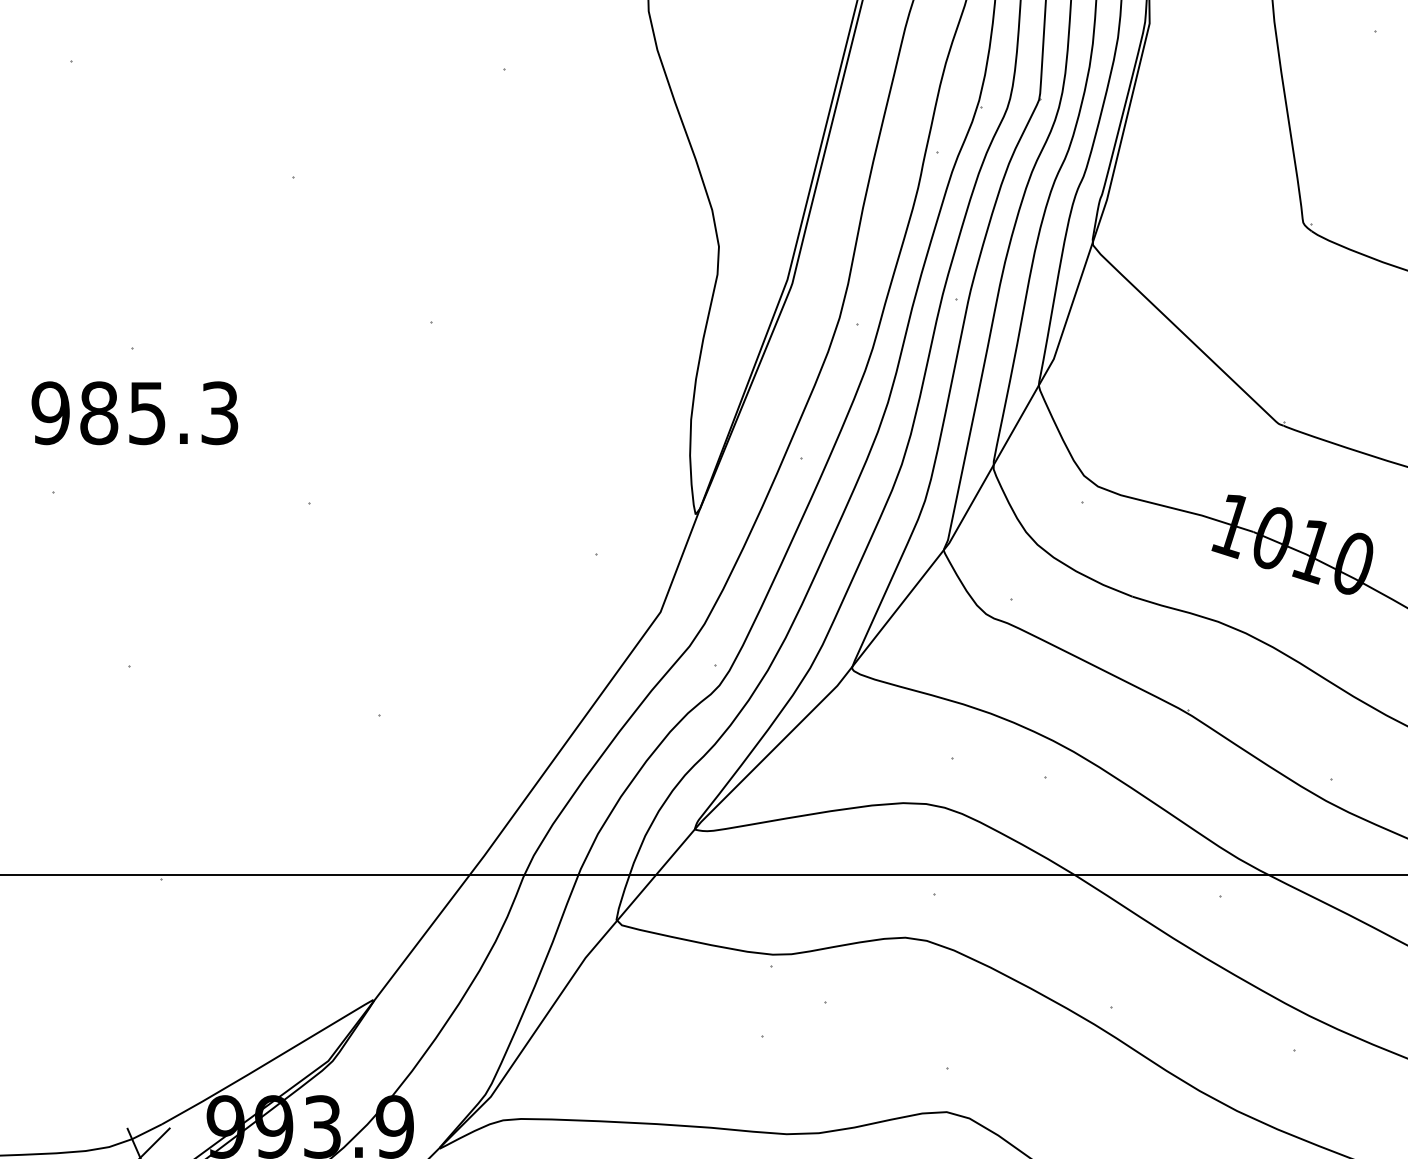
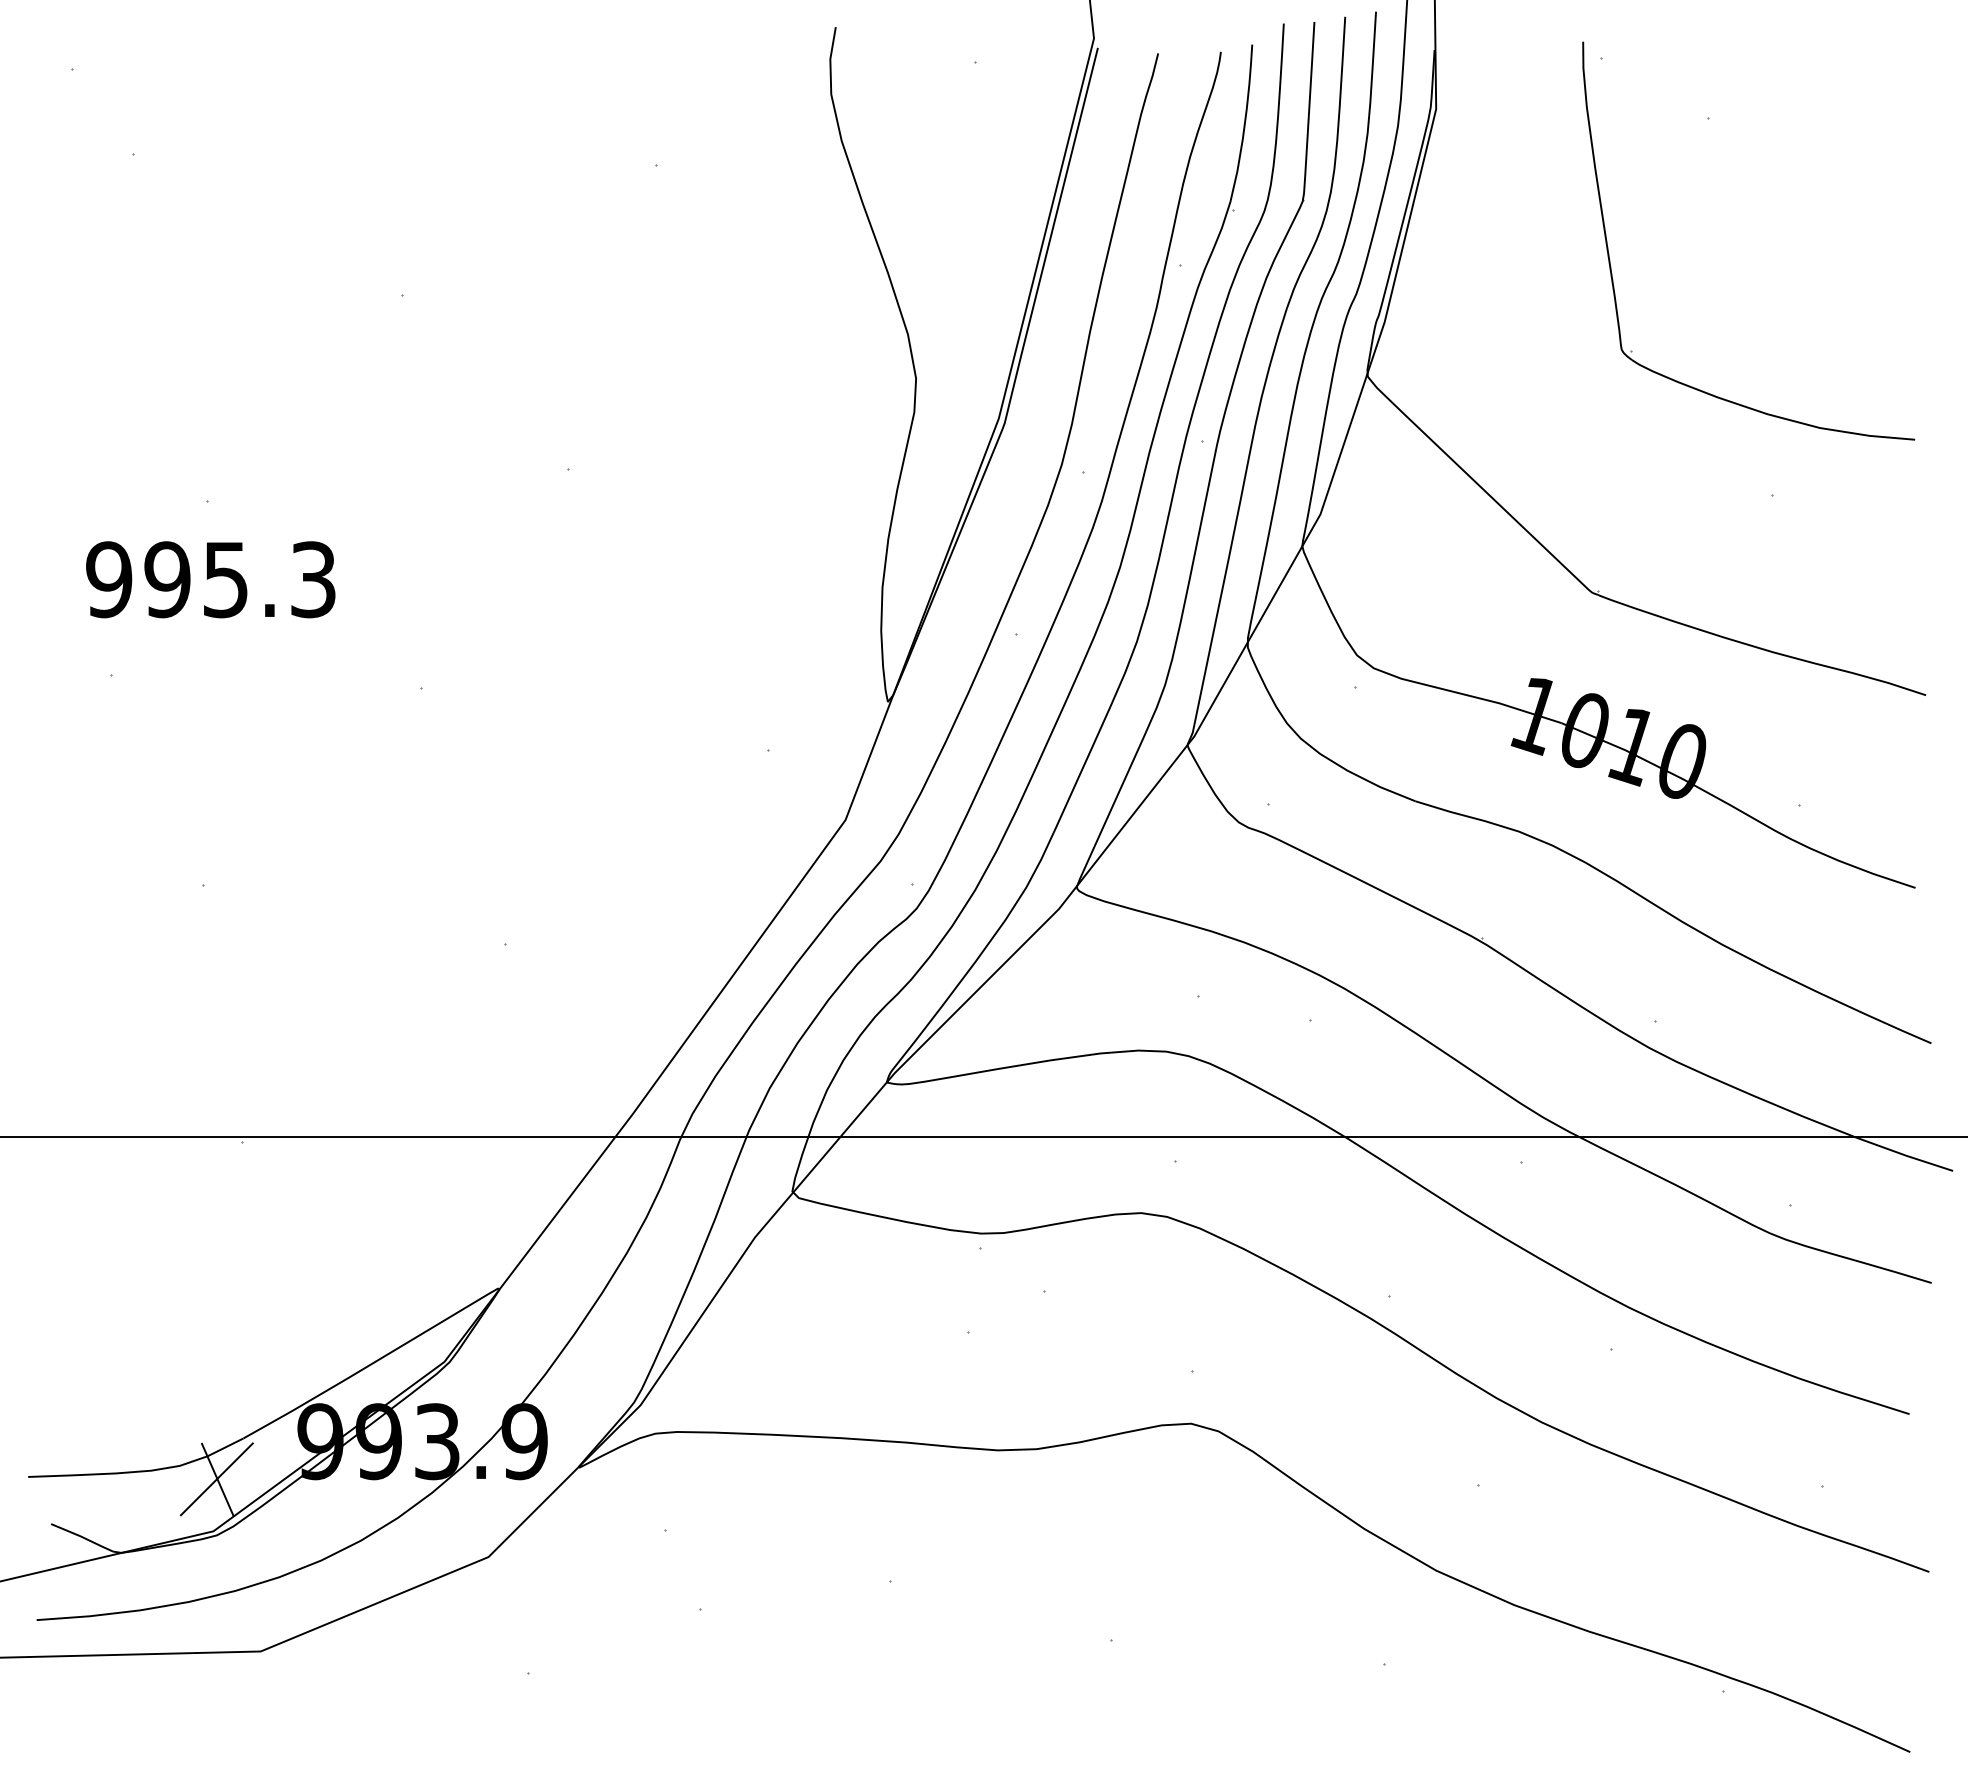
text: (99, 413) -> (167, 579), 985.3 -> 995.3

